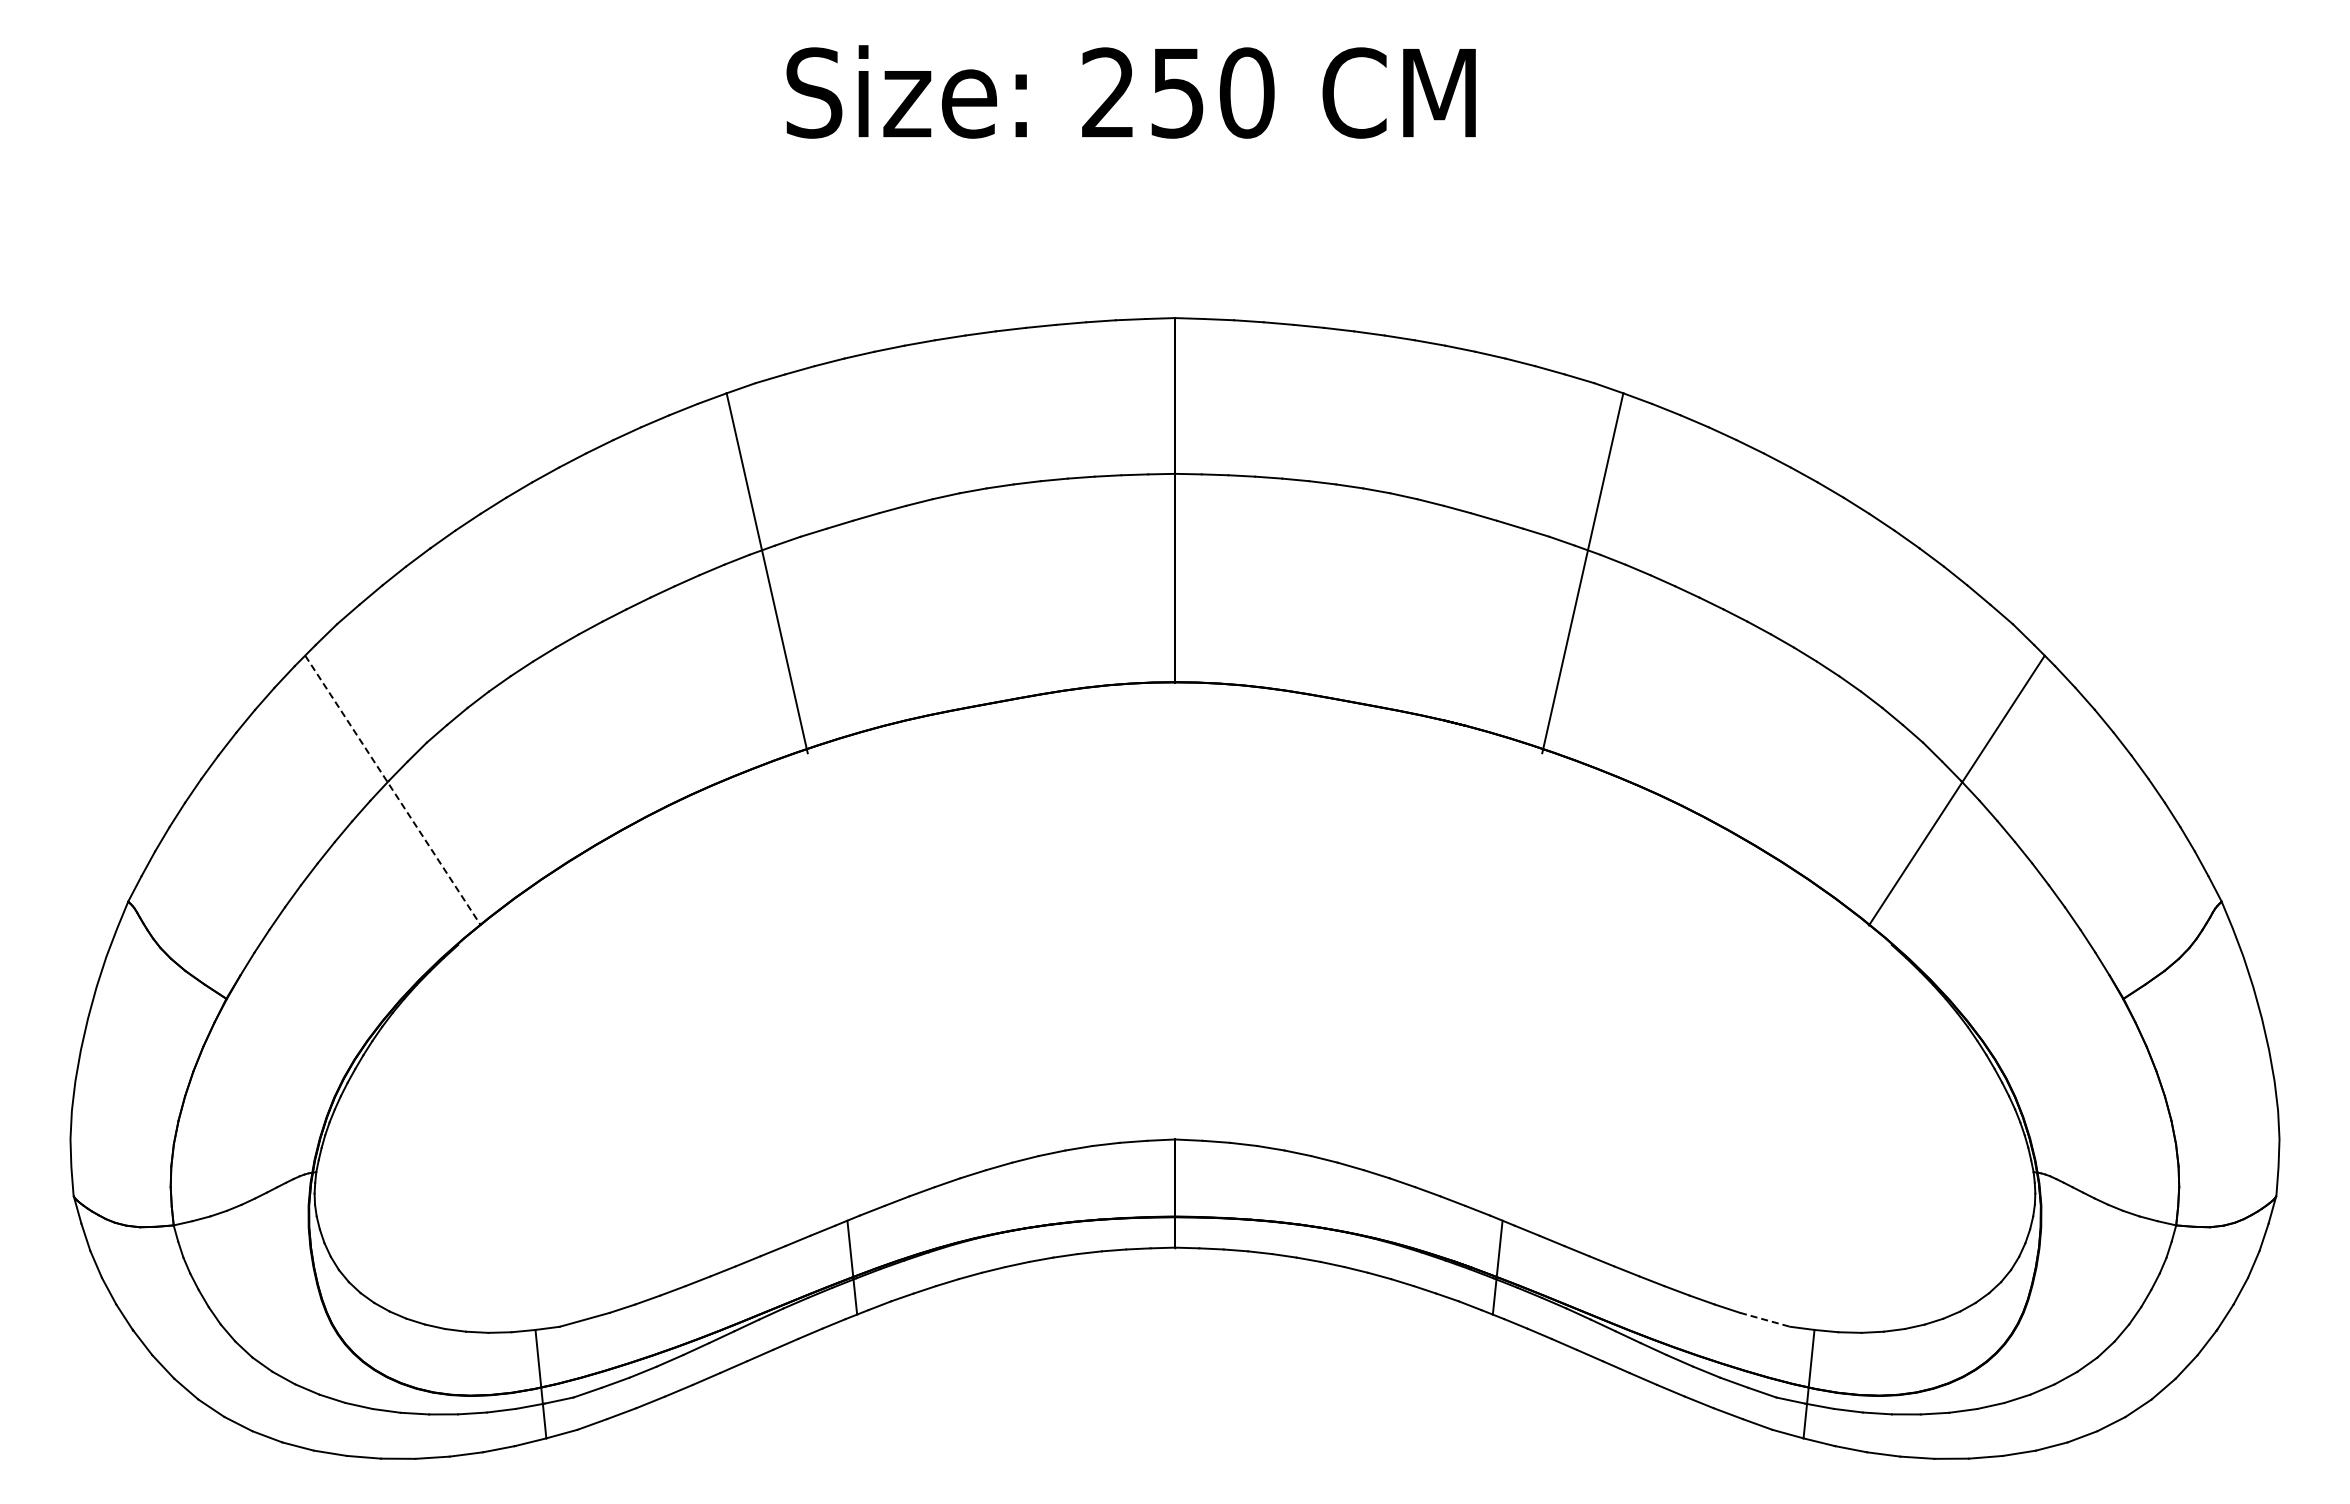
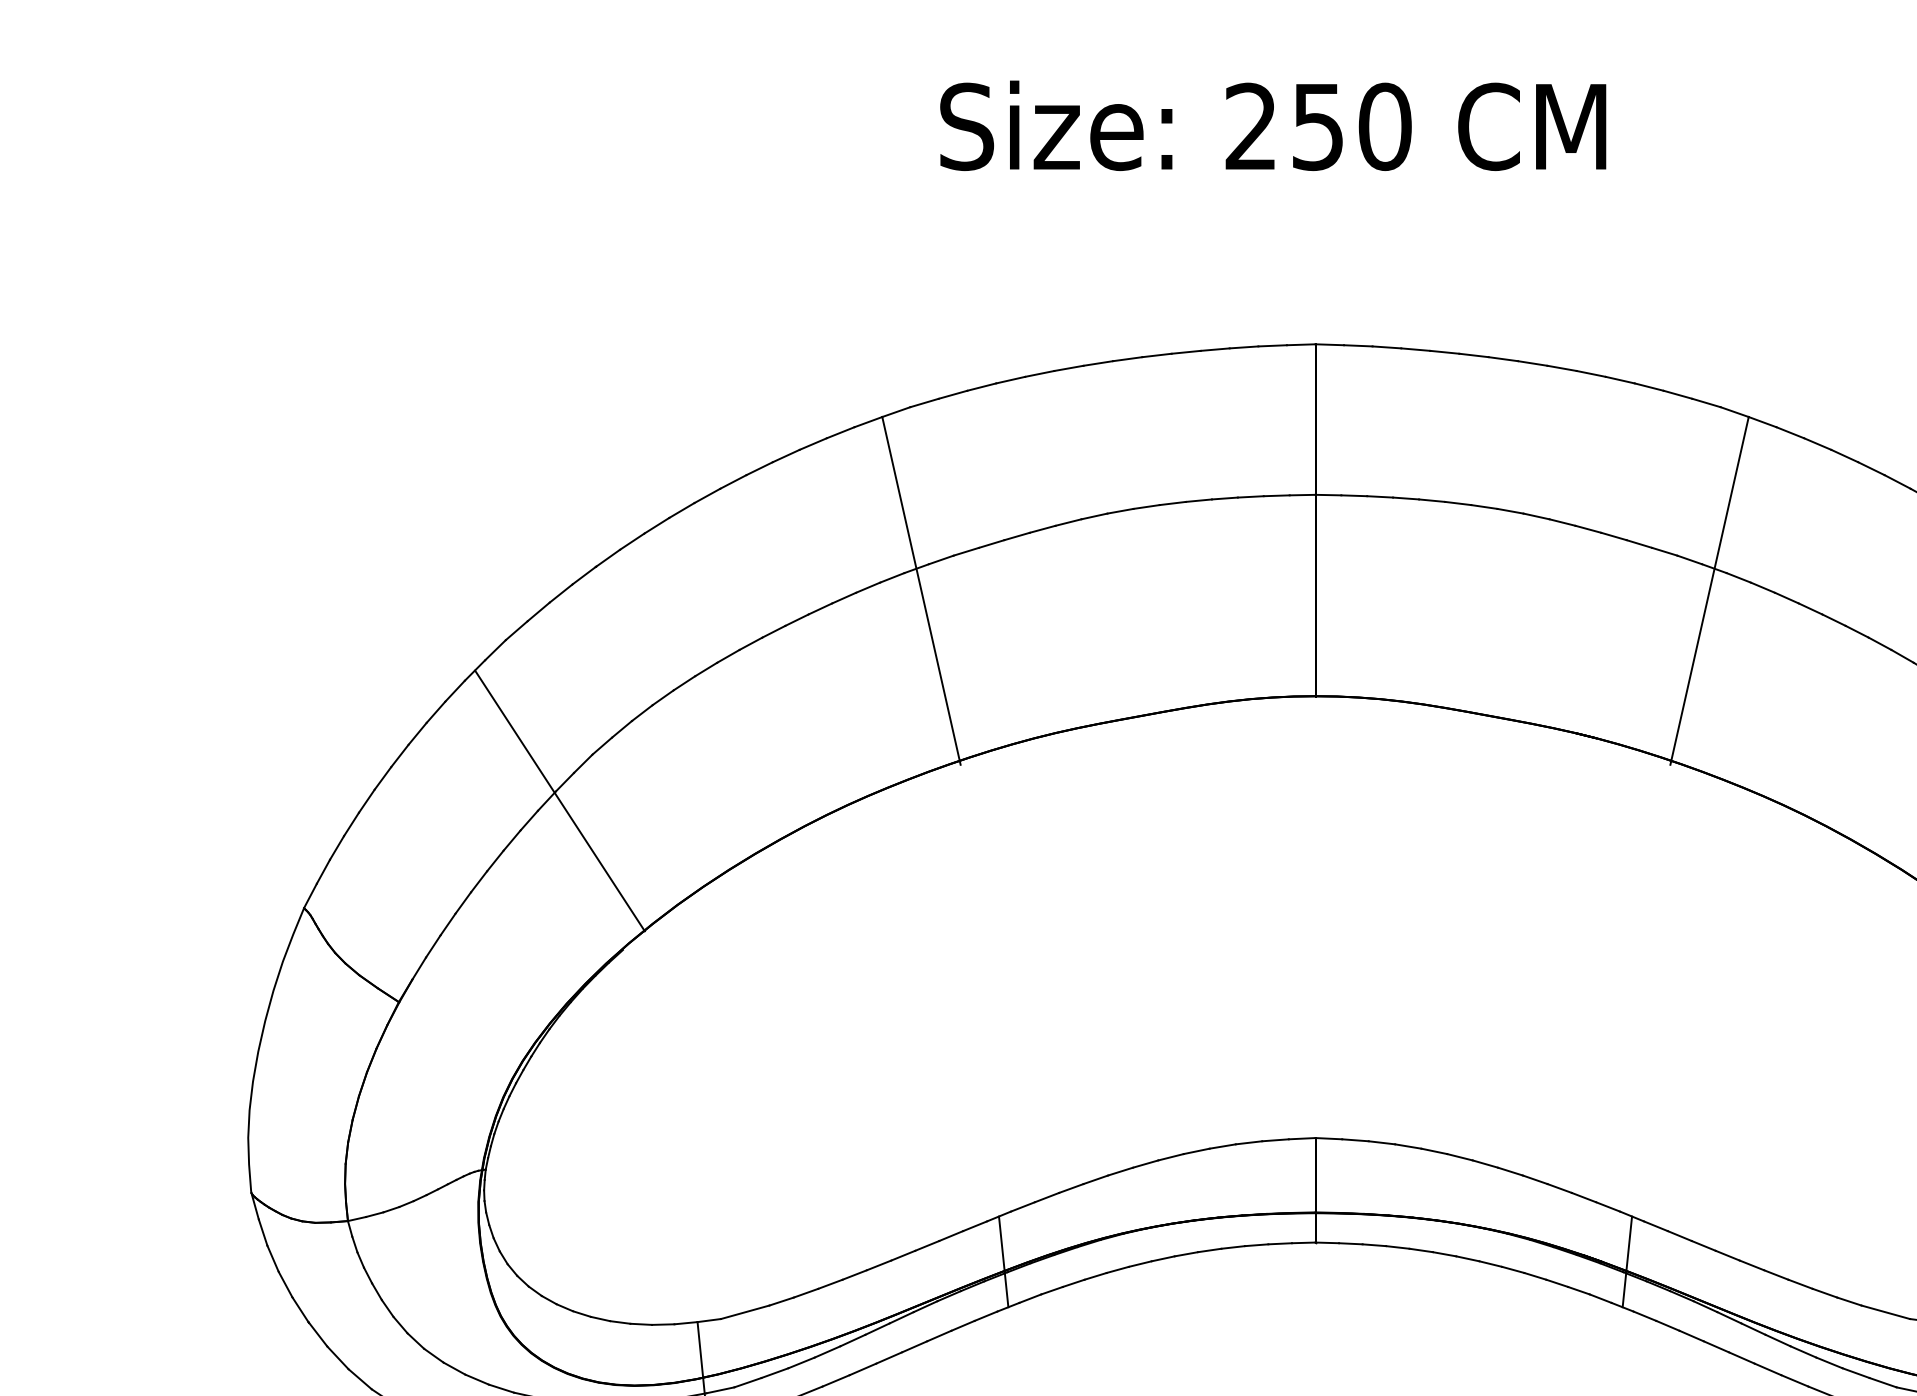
line: (393, 791) -> (560, 801), dashed -> solid
line: (1765, 1319) -> (1886, 1311), dashed -> solid

